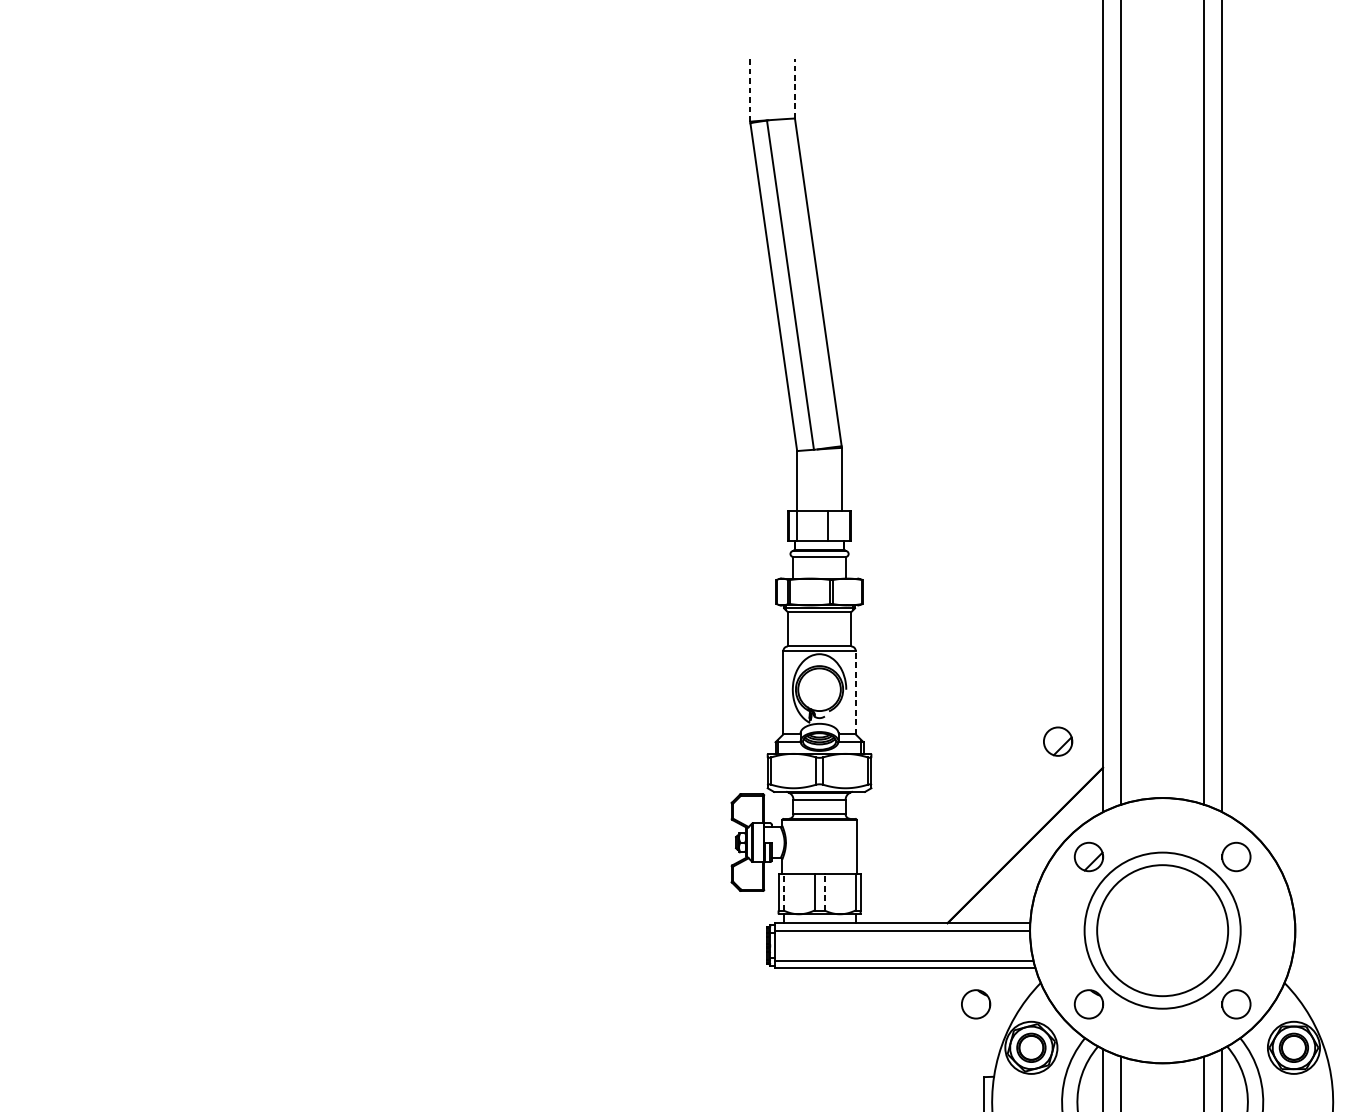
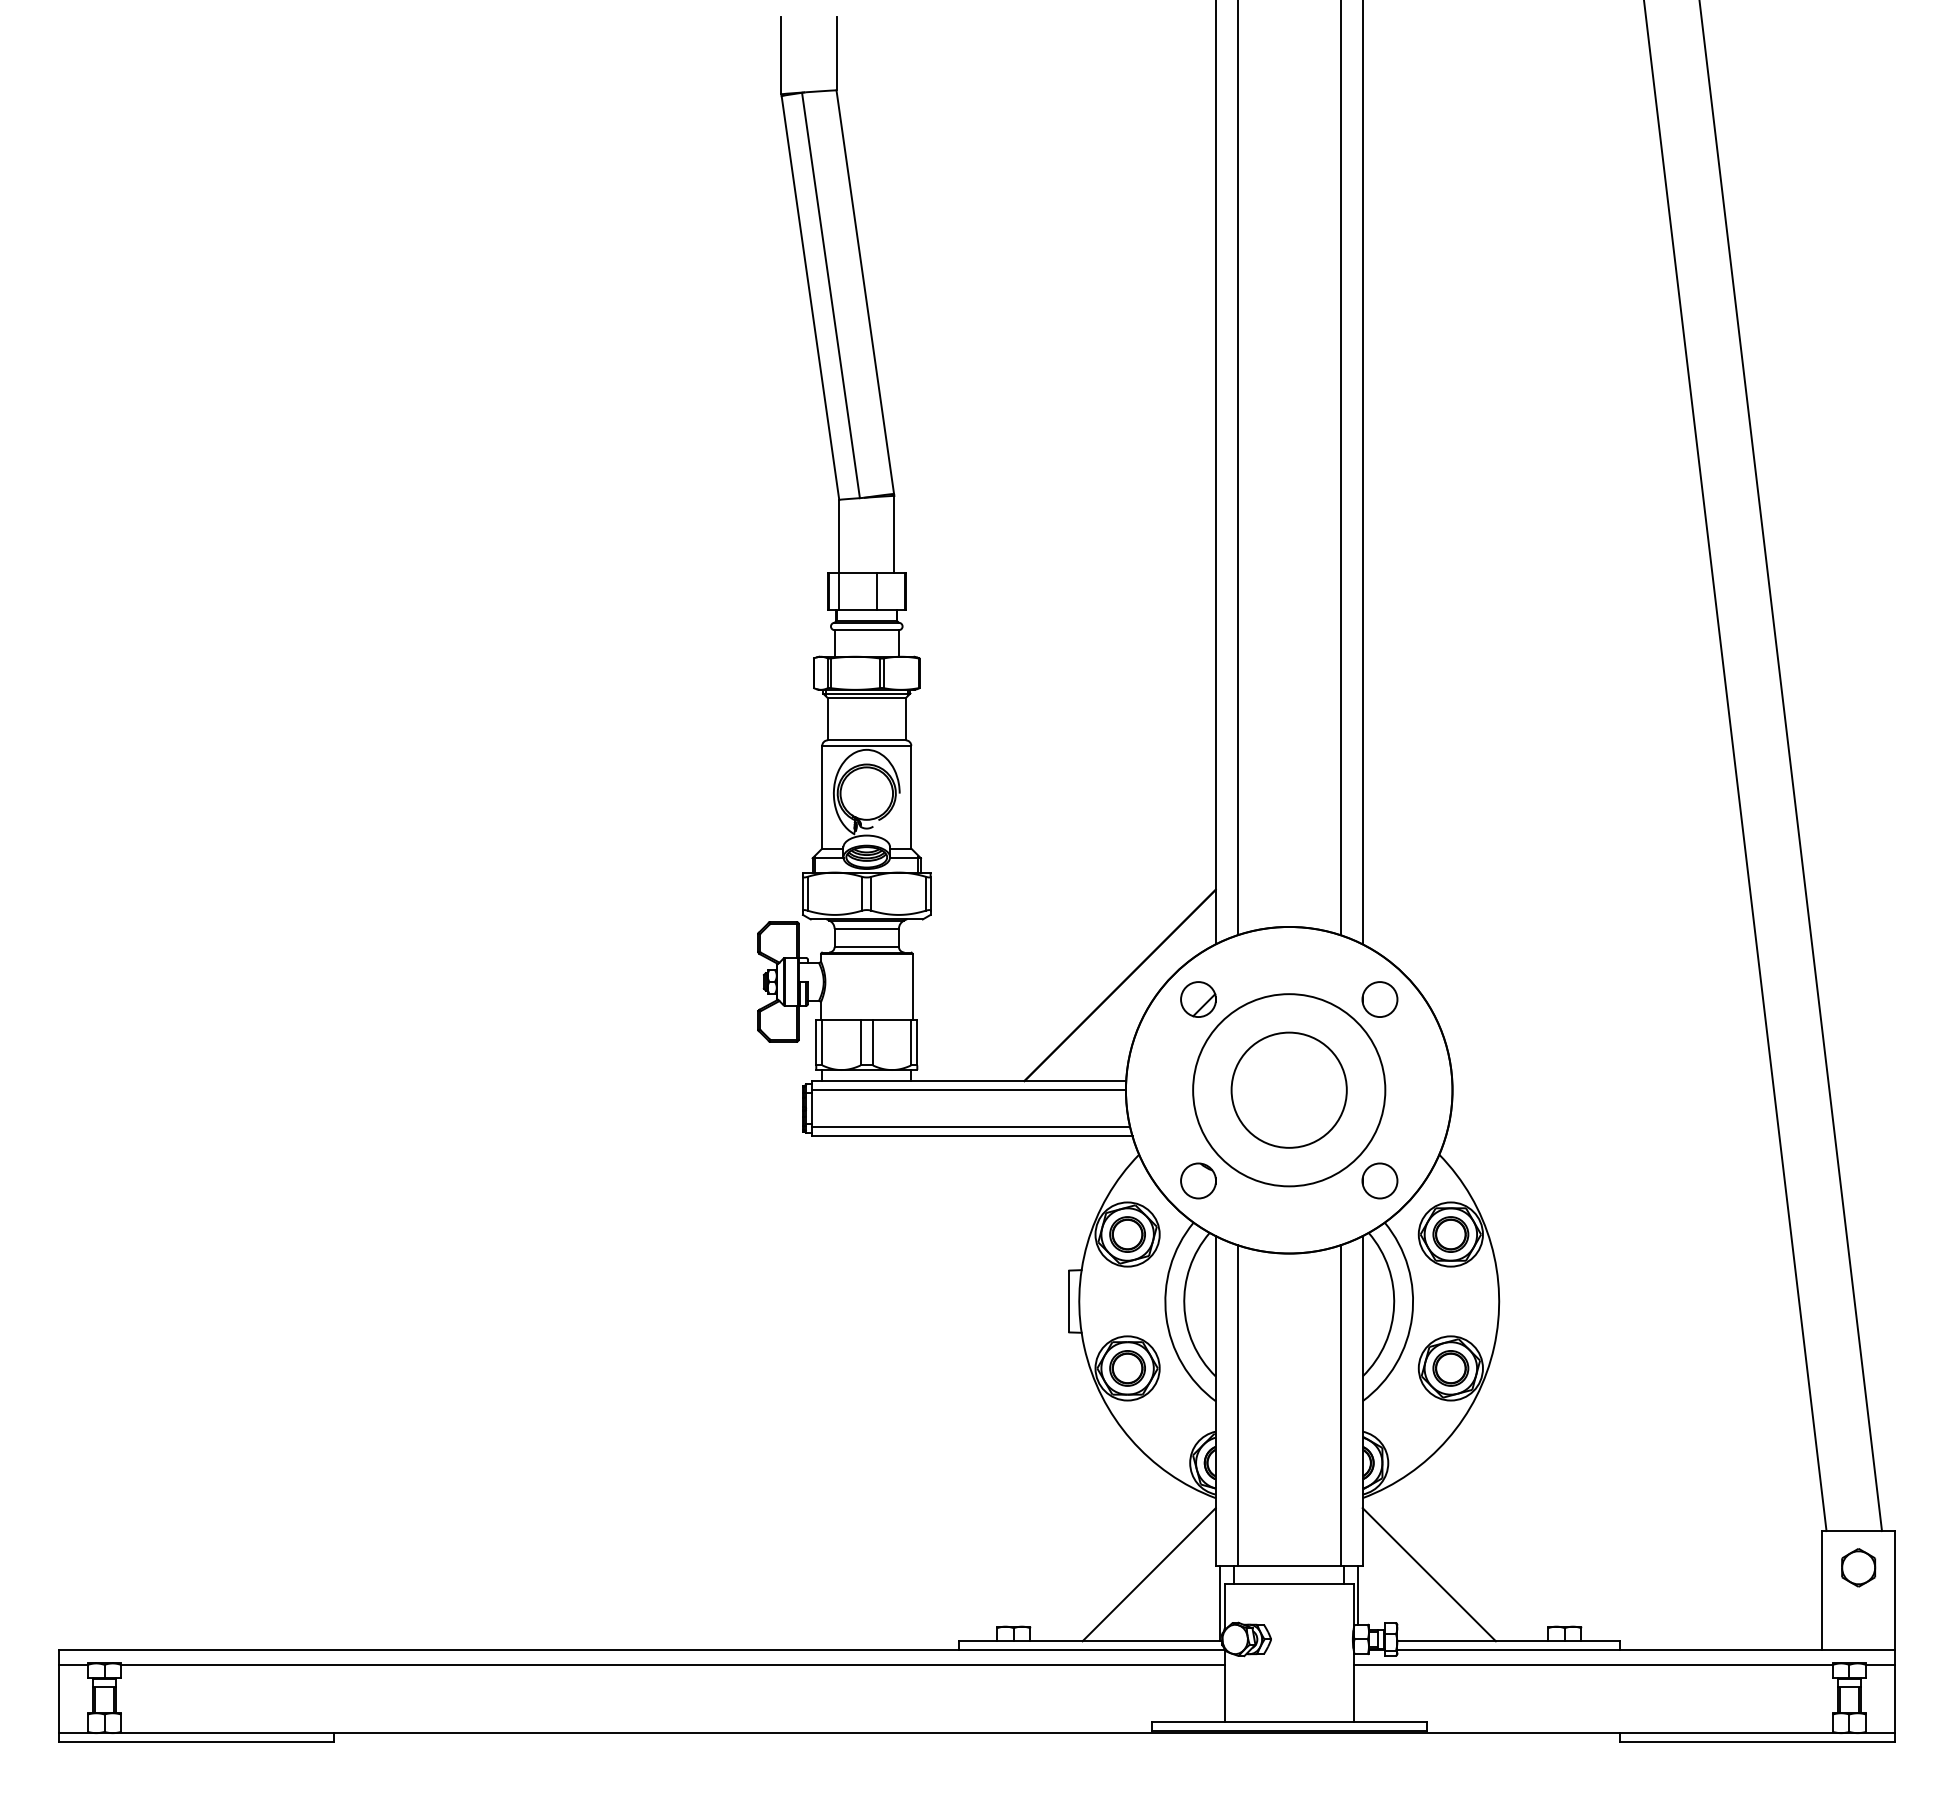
line: (794, 88) -> (836, 53), dashed -> solid
line: (750, 90) -> (781, 55), dashed -> solid
line: (855, 692) -> (911, 796), dashed -> solid
part: (1058, 741) -> (1160, 857), removed
line: (783, 891) -> (822, 1042), dashed -> solid
line: (824, 891) -> (872, 1042), dashed -> solid
circle: (1162, 930) -> (1288, 1089), size x0.71
part: (976, 1003) -> (1059, 1180), removed

